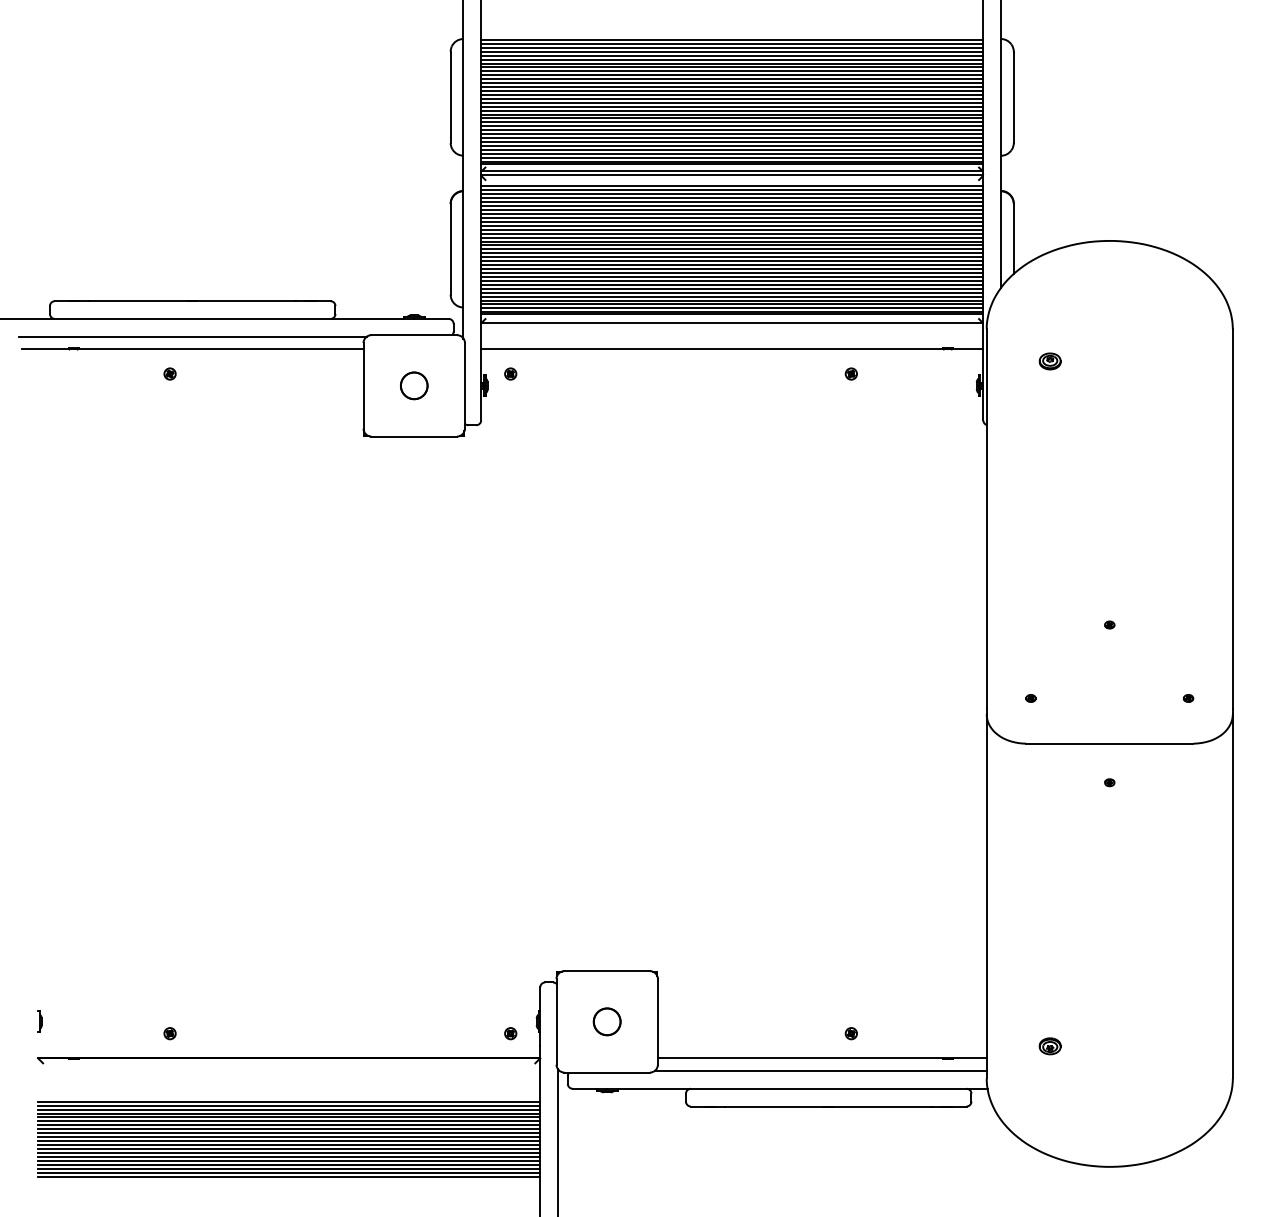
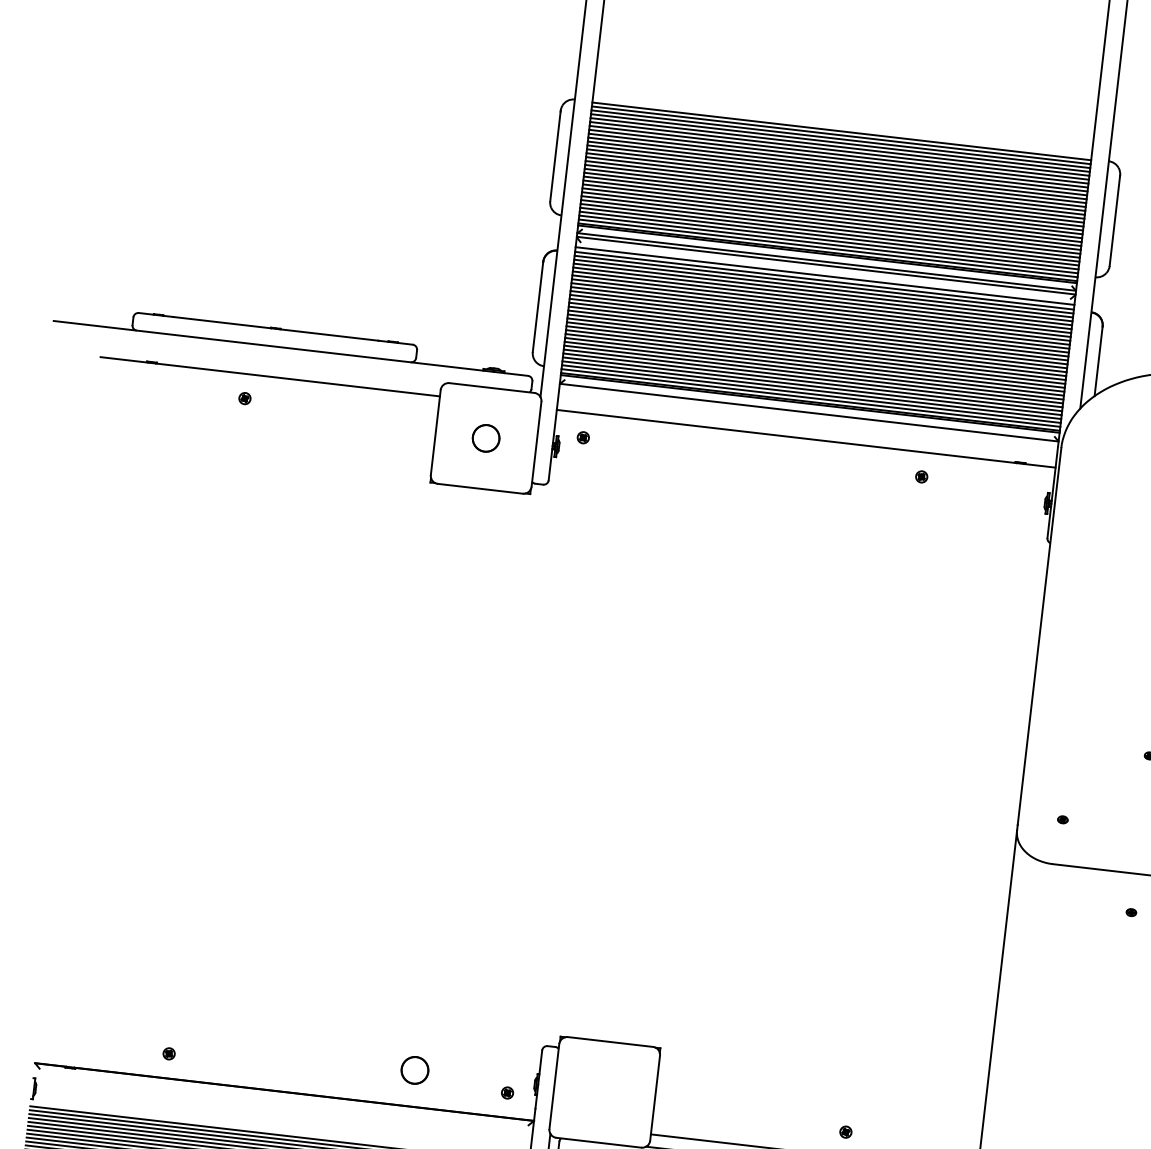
line: (192, 336) -> (271, 363), removed
part: (1049, 361) -> (1119, 487), removed
part: (39, 1021) -> (33, 1088), moved
part: (606, 1021) -> (414, 1069), moved

